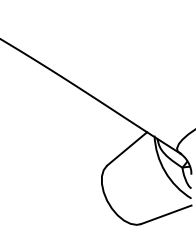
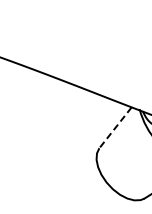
line: (126, 149) -> (115, 128), solid -> dashed

